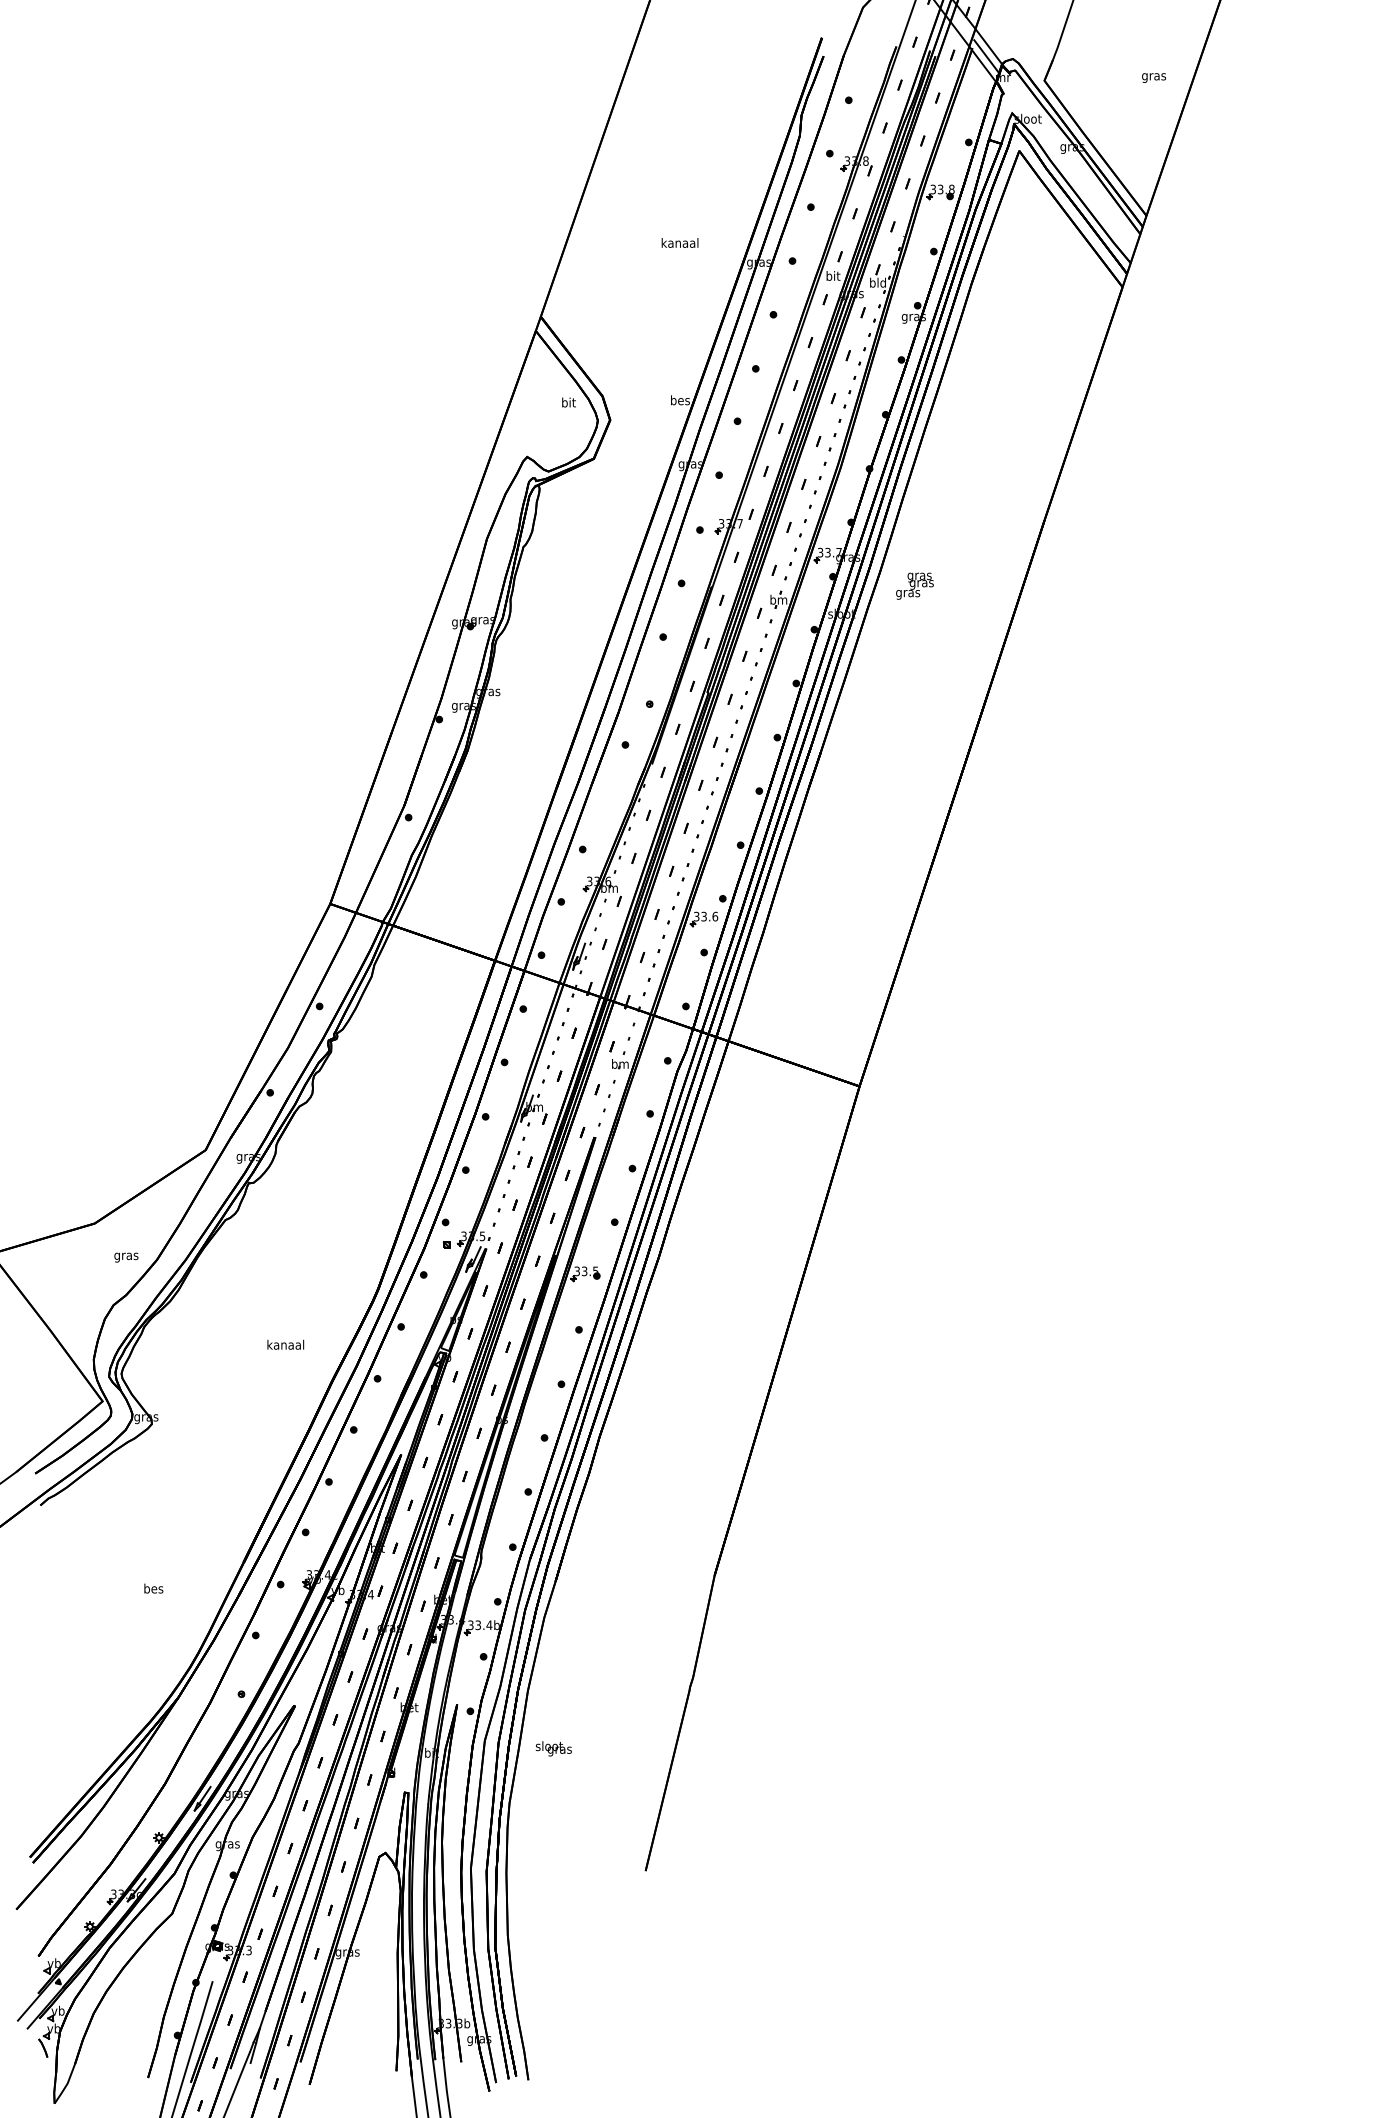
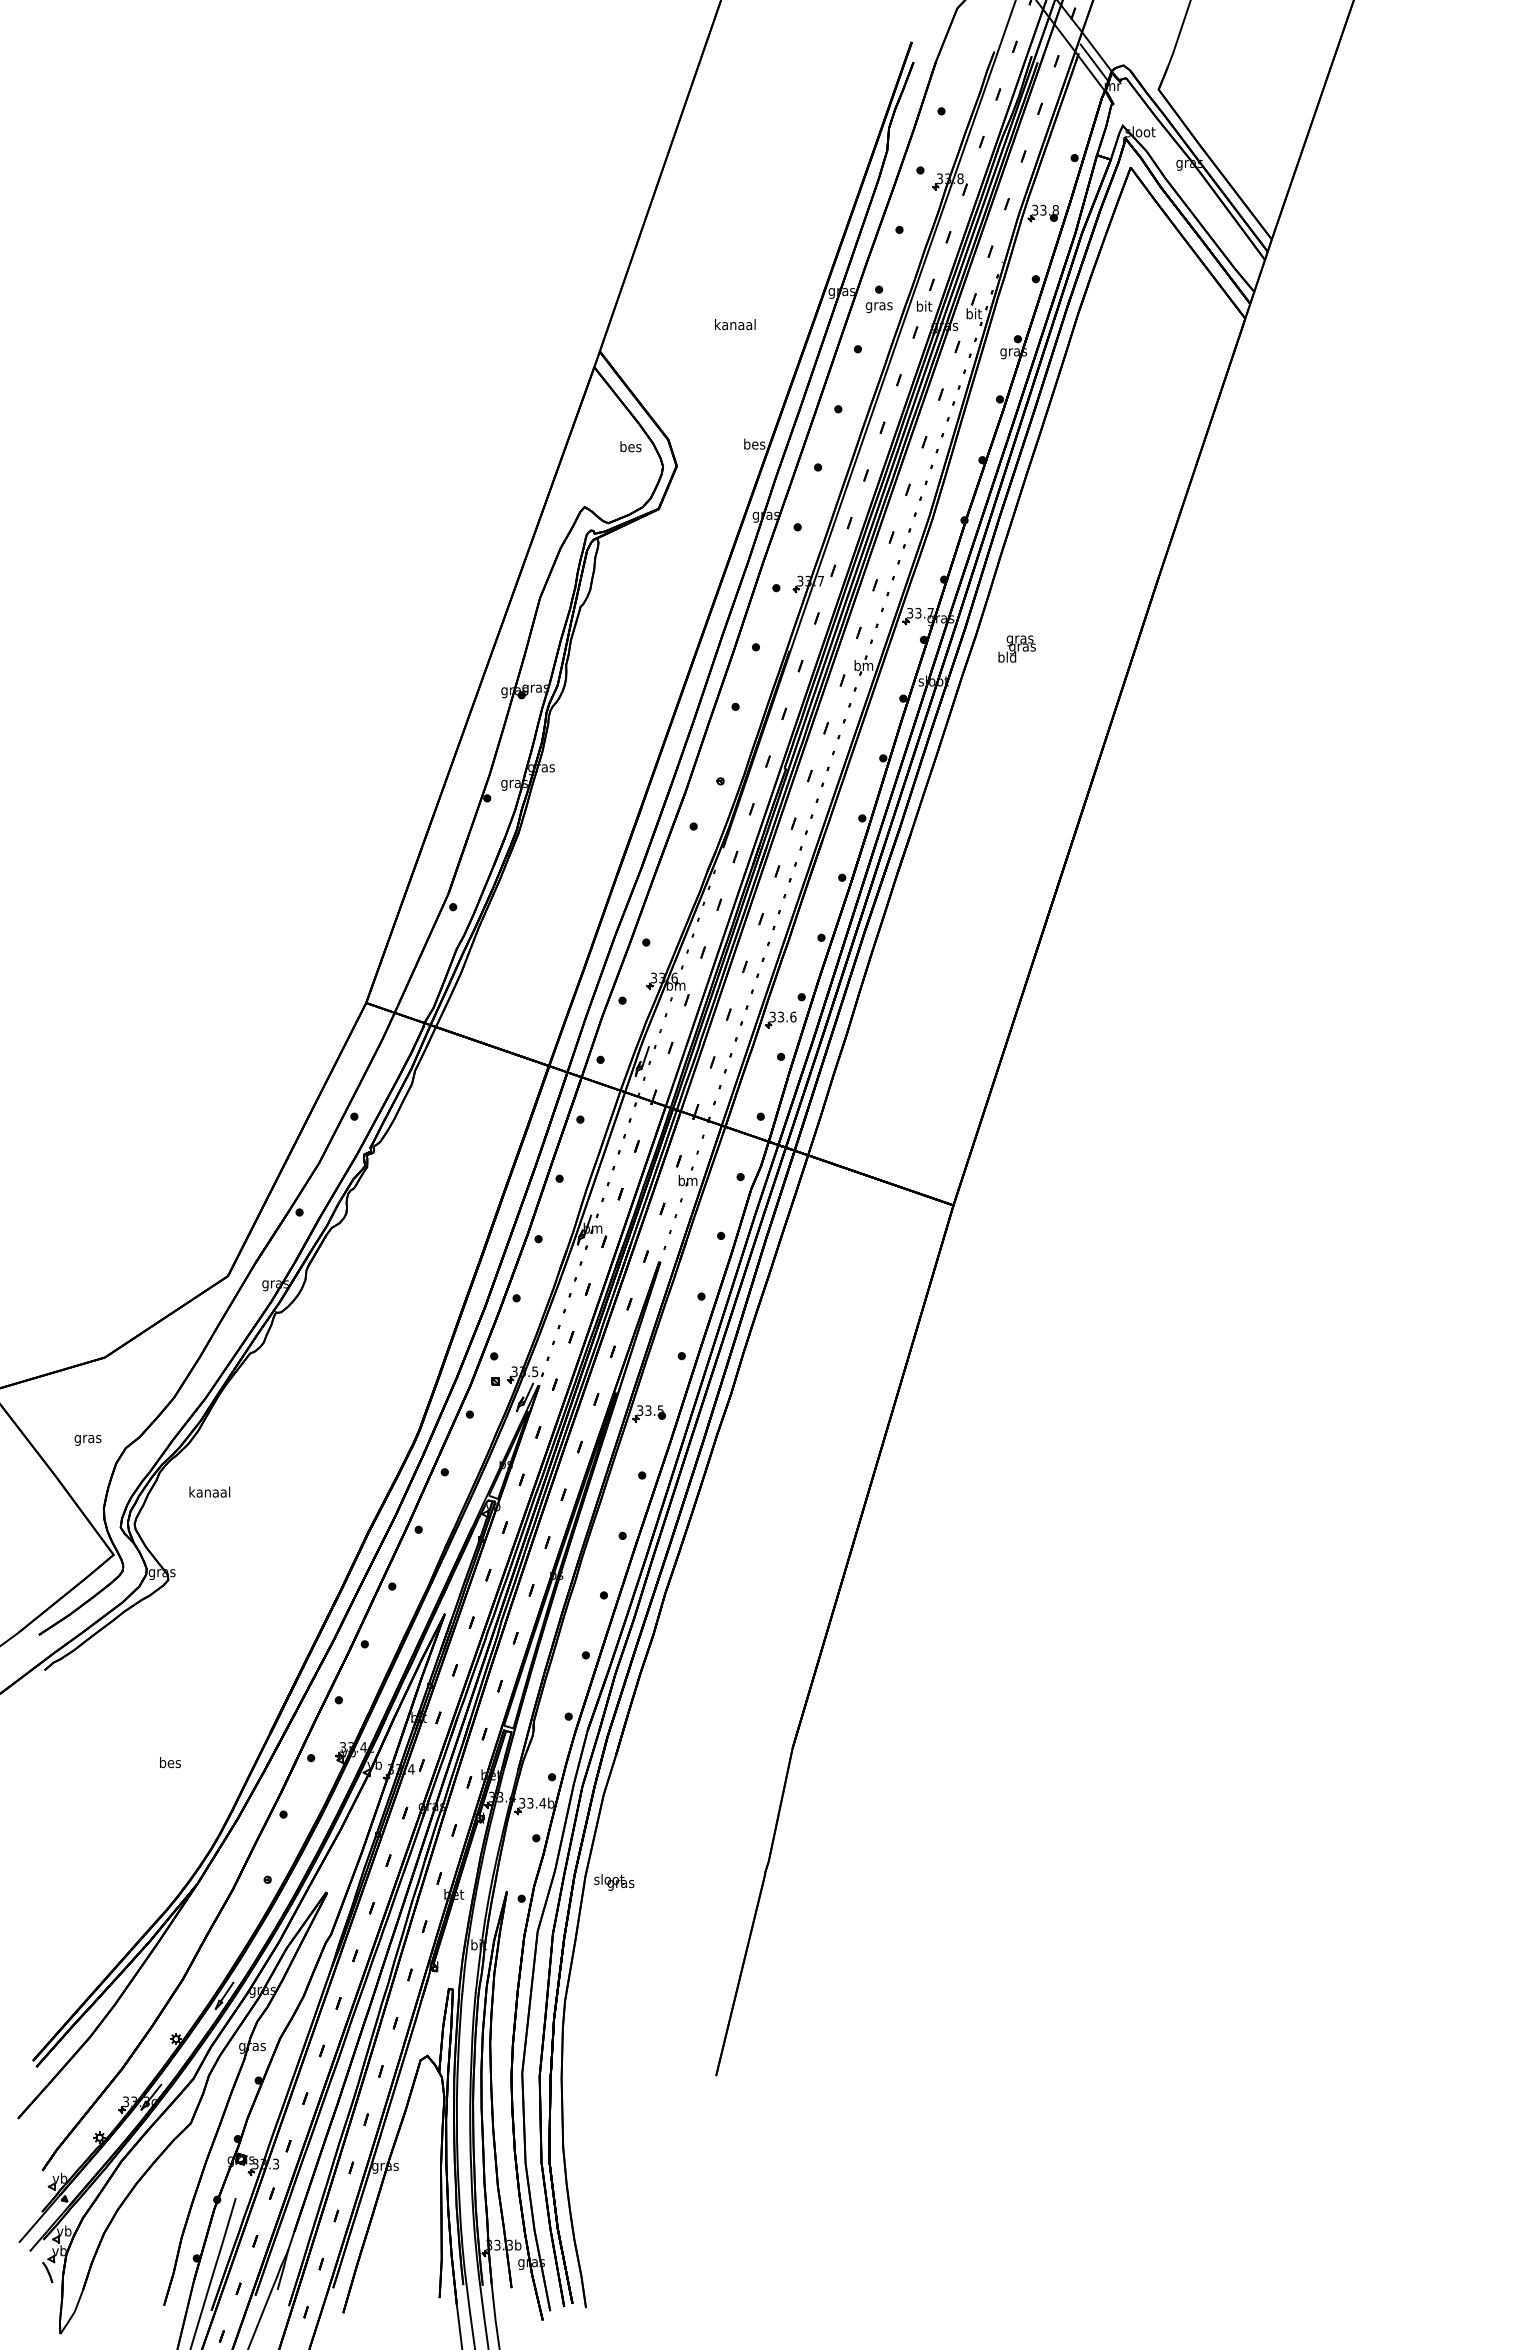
text: (1153, 77) -> (878, 307), moved
text: (680, 242) -> (735, 324), moved
text: (877, 282) -> (973, 313), bld -> bit
text: (568, 402) -> (630, 446), bit -> bes
text: (908, 593) -> (1007, 658), gras -> bld
text: (125, 1257) -> (87, 1440), moved
text: (285, 1344) -> (209, 1491), moved
text: (554, 1748) -> (614, 1882), moved

